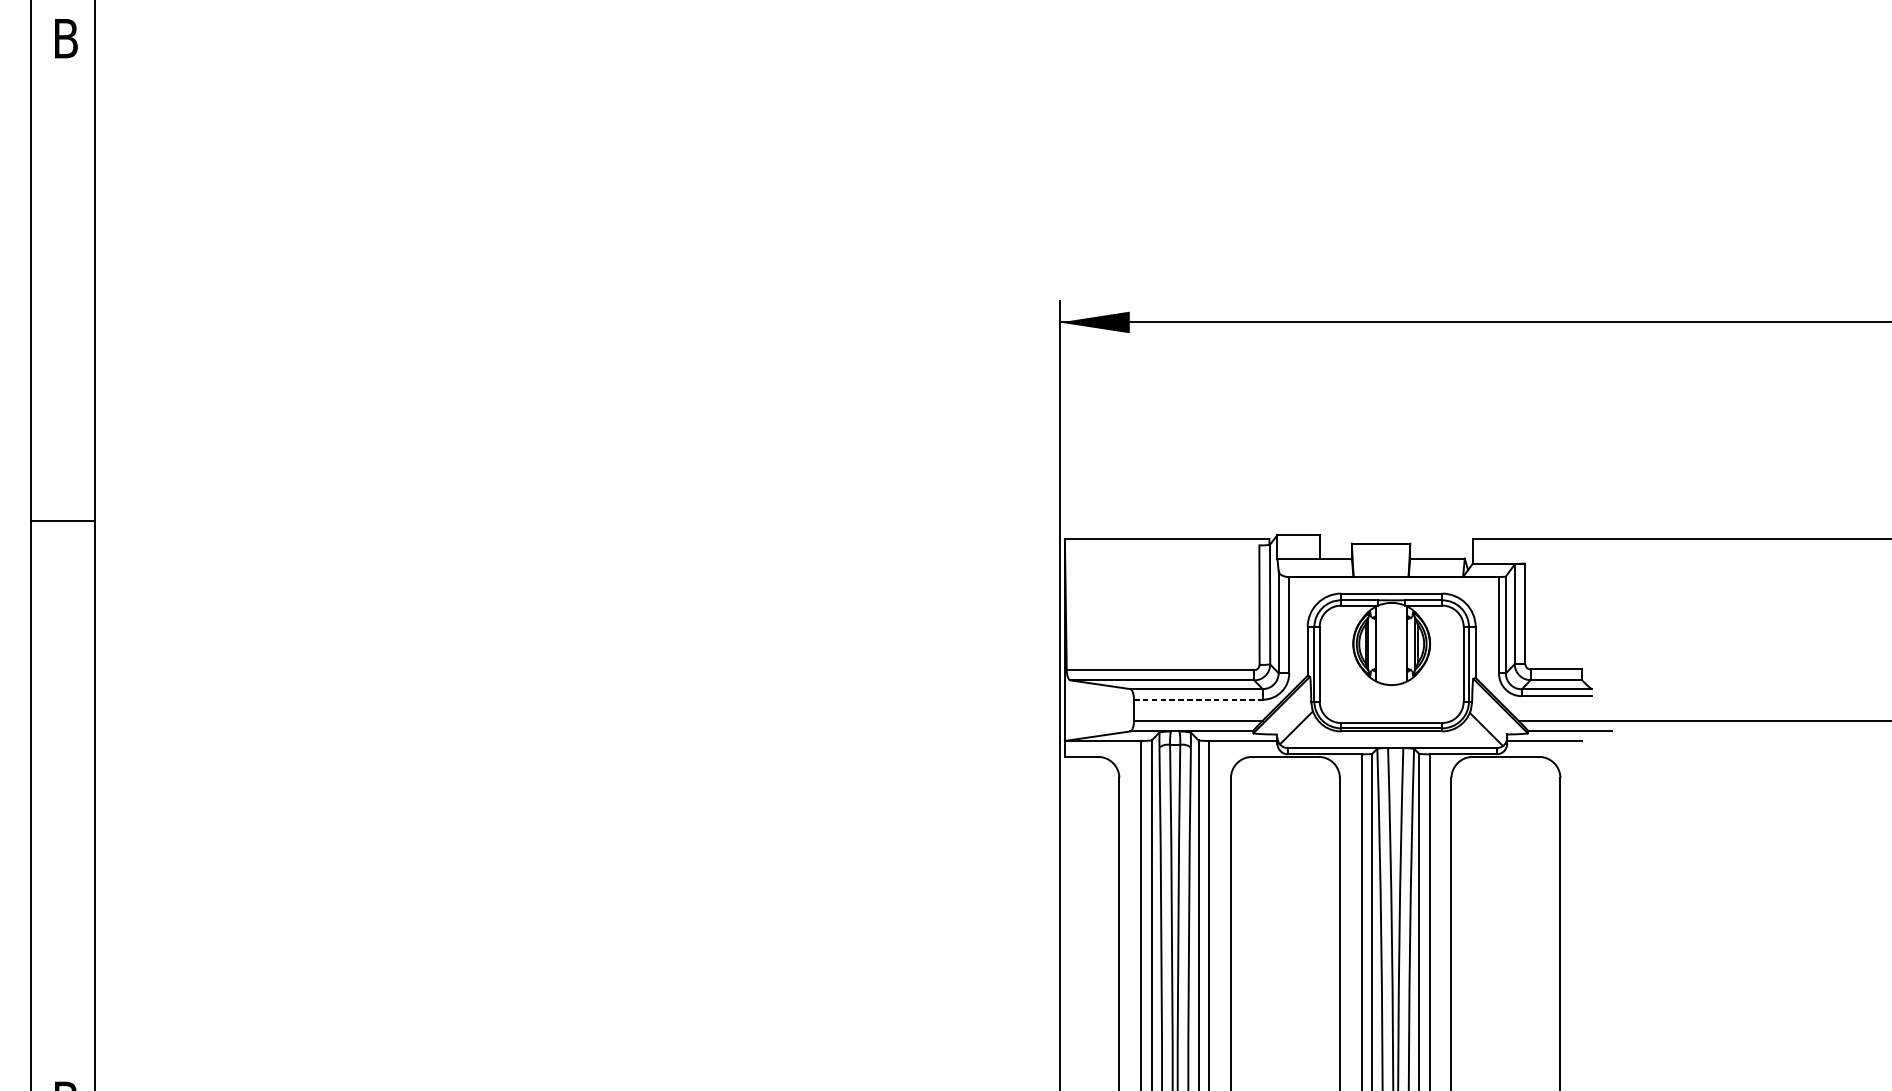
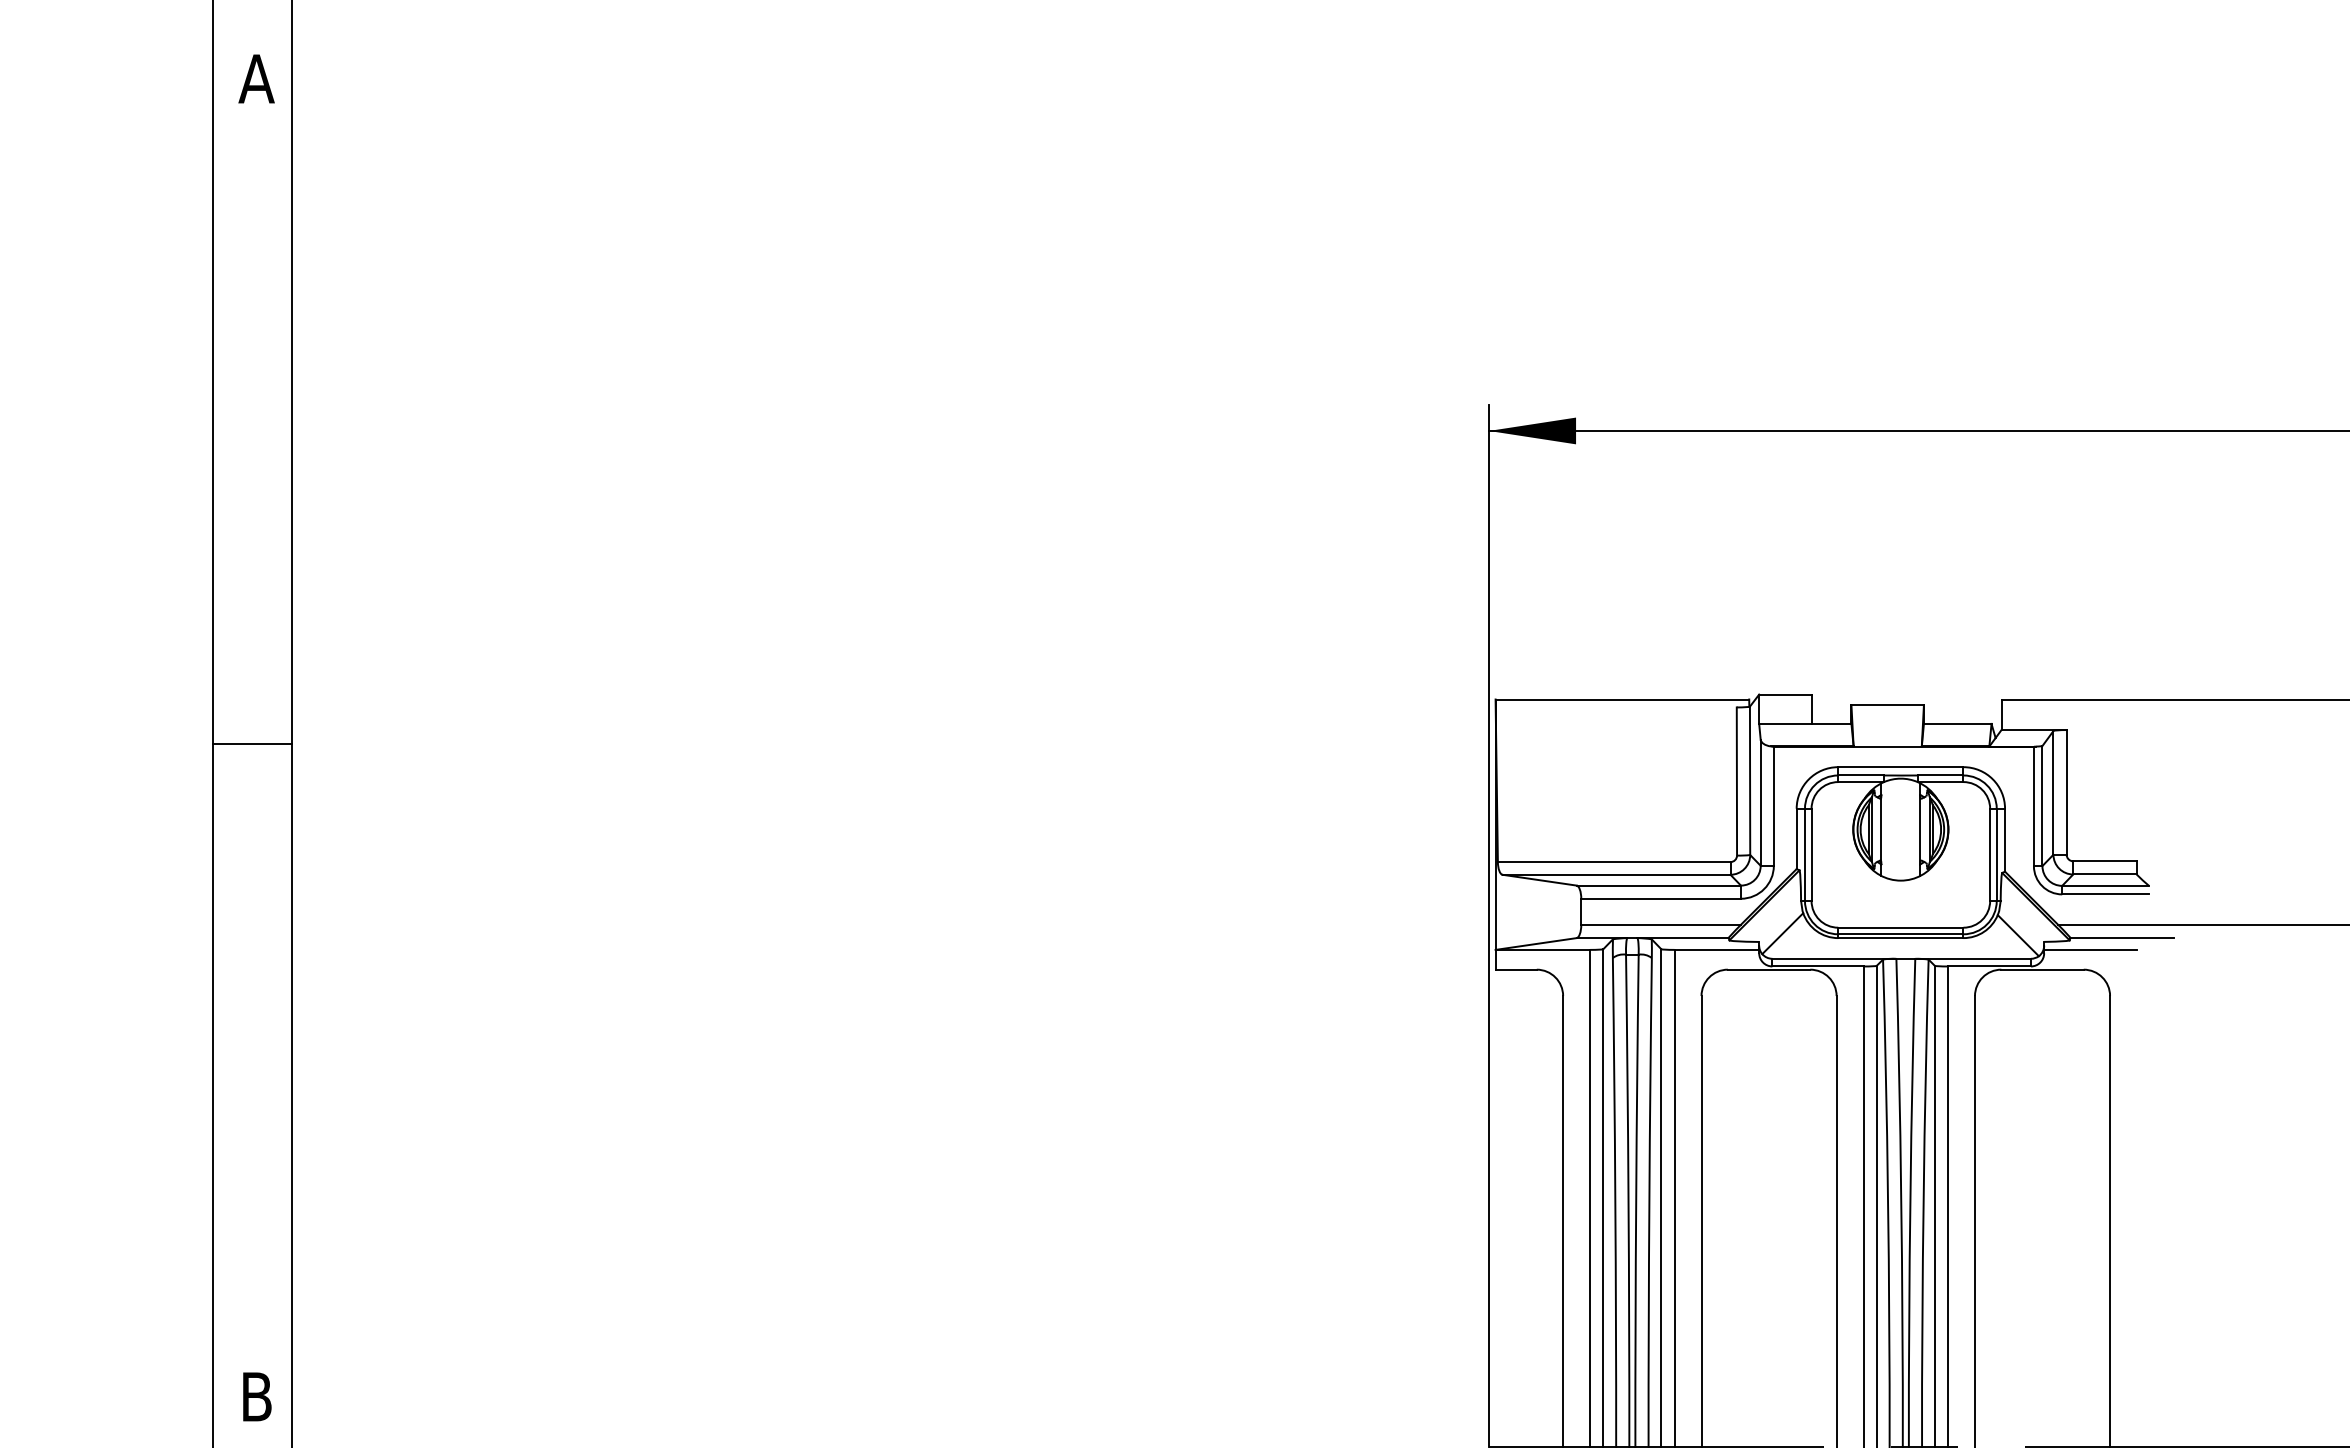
text: (65, 38) -> (256, 78), B -> A
line: (62, 520) -> (252, 743), moved
line: (1198, 699) -> (1661, 898), dashed -> solid

